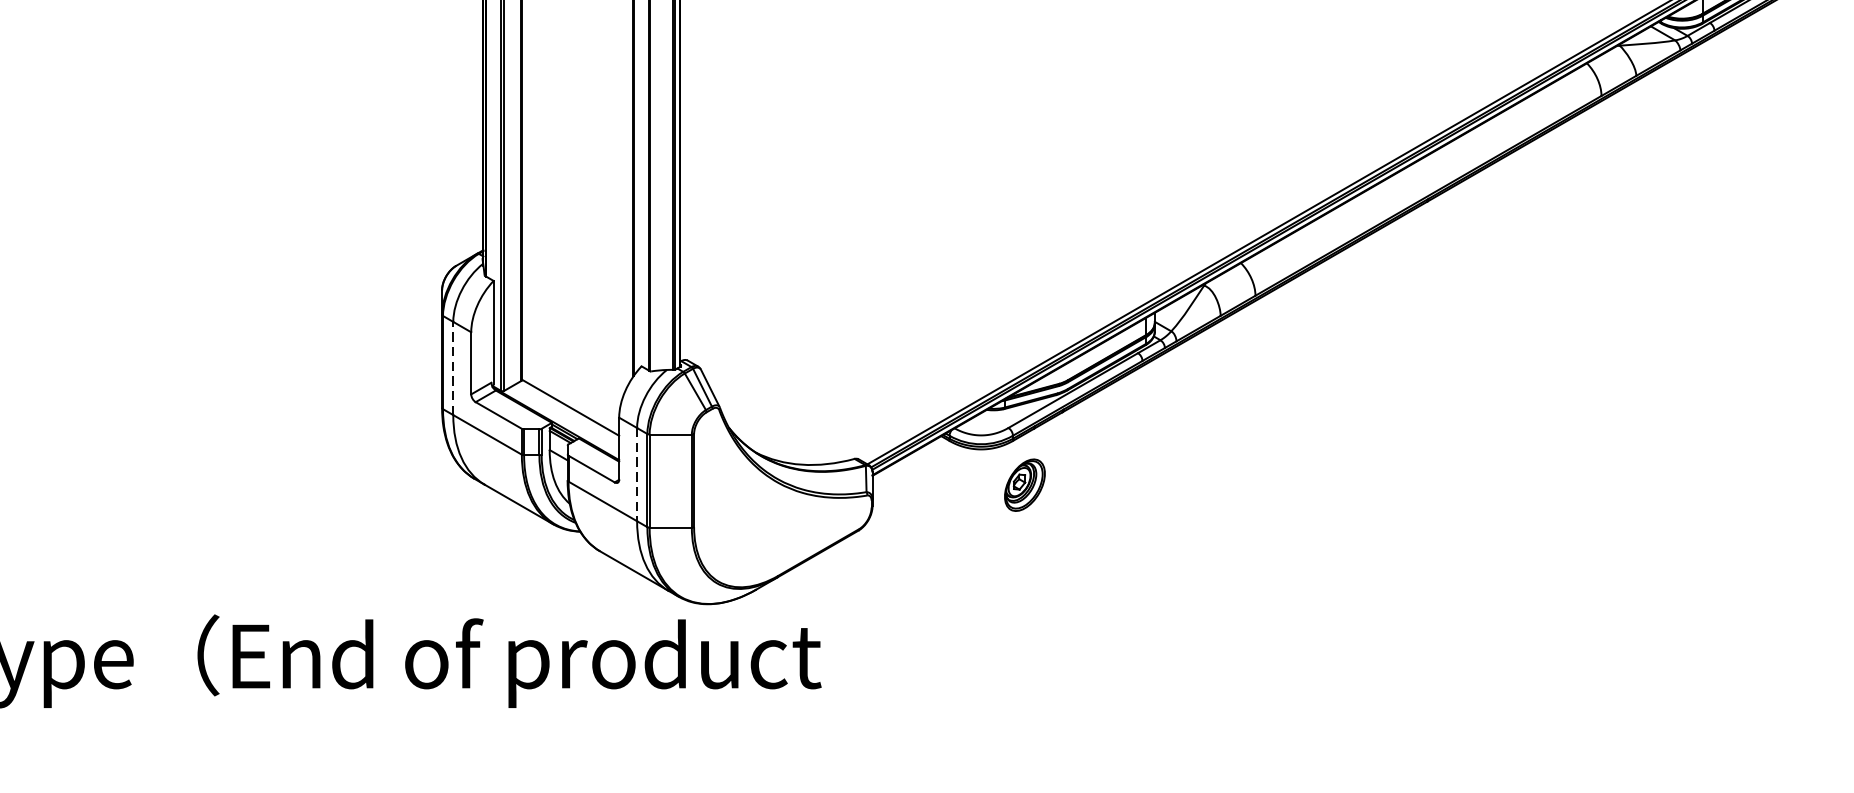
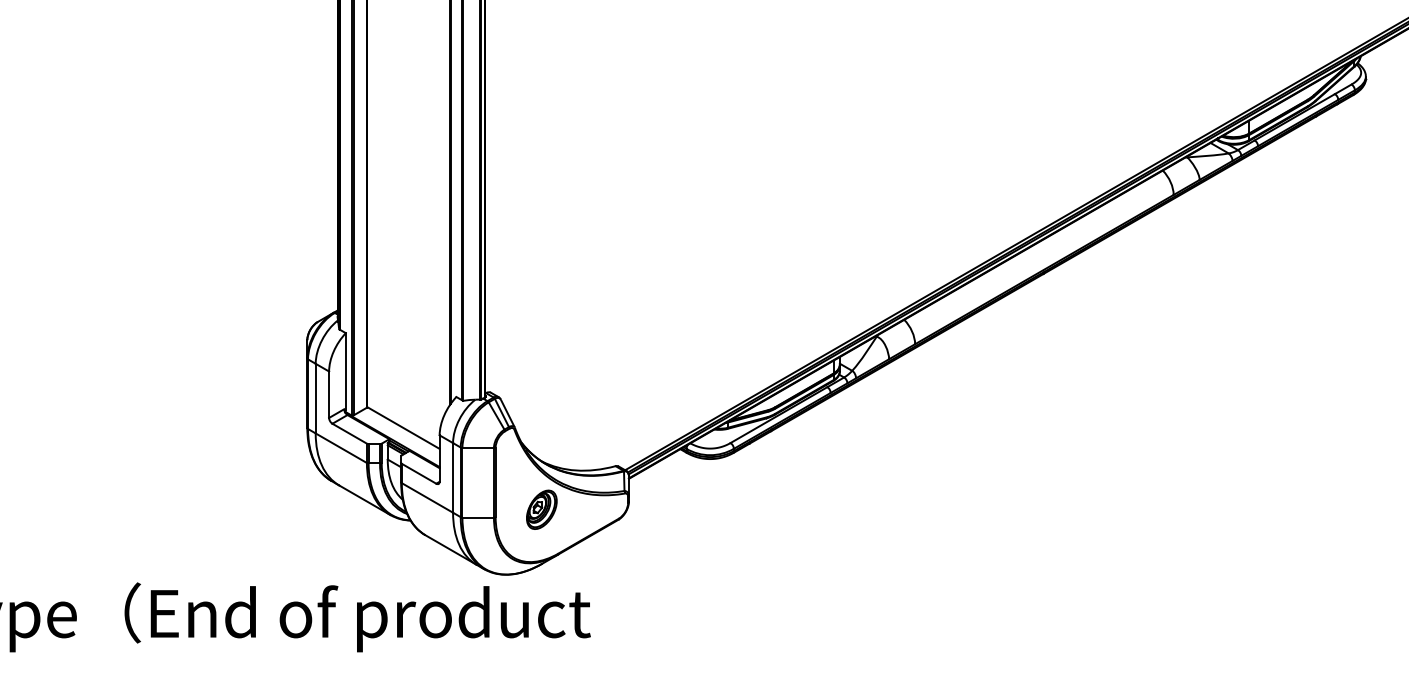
line: (453, 368) -> (315, 398), dashed -> solid
line: (637, 474) -> (453, 477), dashed -> solid
part: (1024, 484) -> (541, 509), moved

